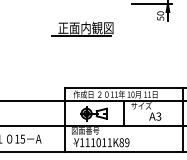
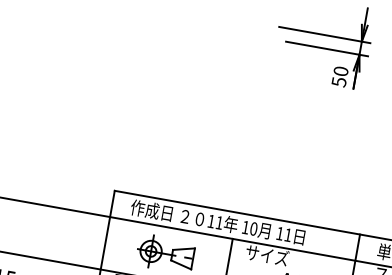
part: (82, 28) -> (173, 73), removed

